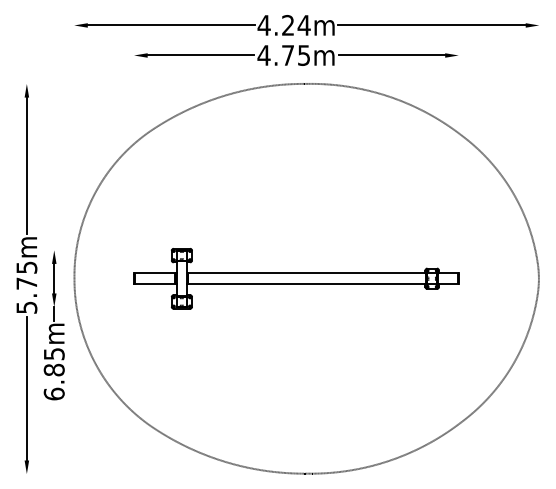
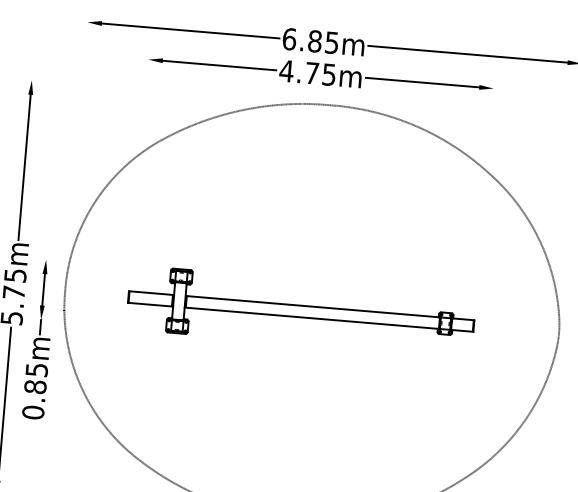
text: (283, 25) -> (310, 41), 4.24m -> 6.85m
text: (53, 393) -> (32, 411), 6.85m -> 0.85m

